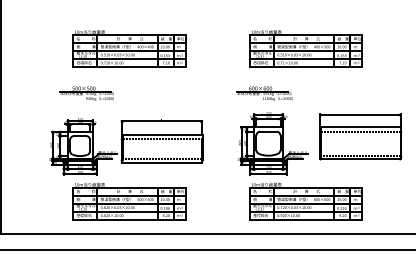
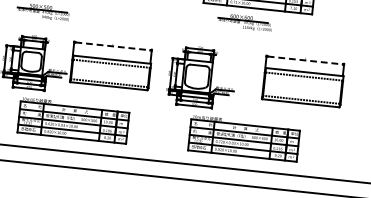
part: (264, 93) -> (244, 22), moved
line: (360, 115) -> (305, 60), solid -> dashed
line: (161, 121) -> (112, 46), solid -> dashed
part: (273, 143) -> (202, 77), moved

